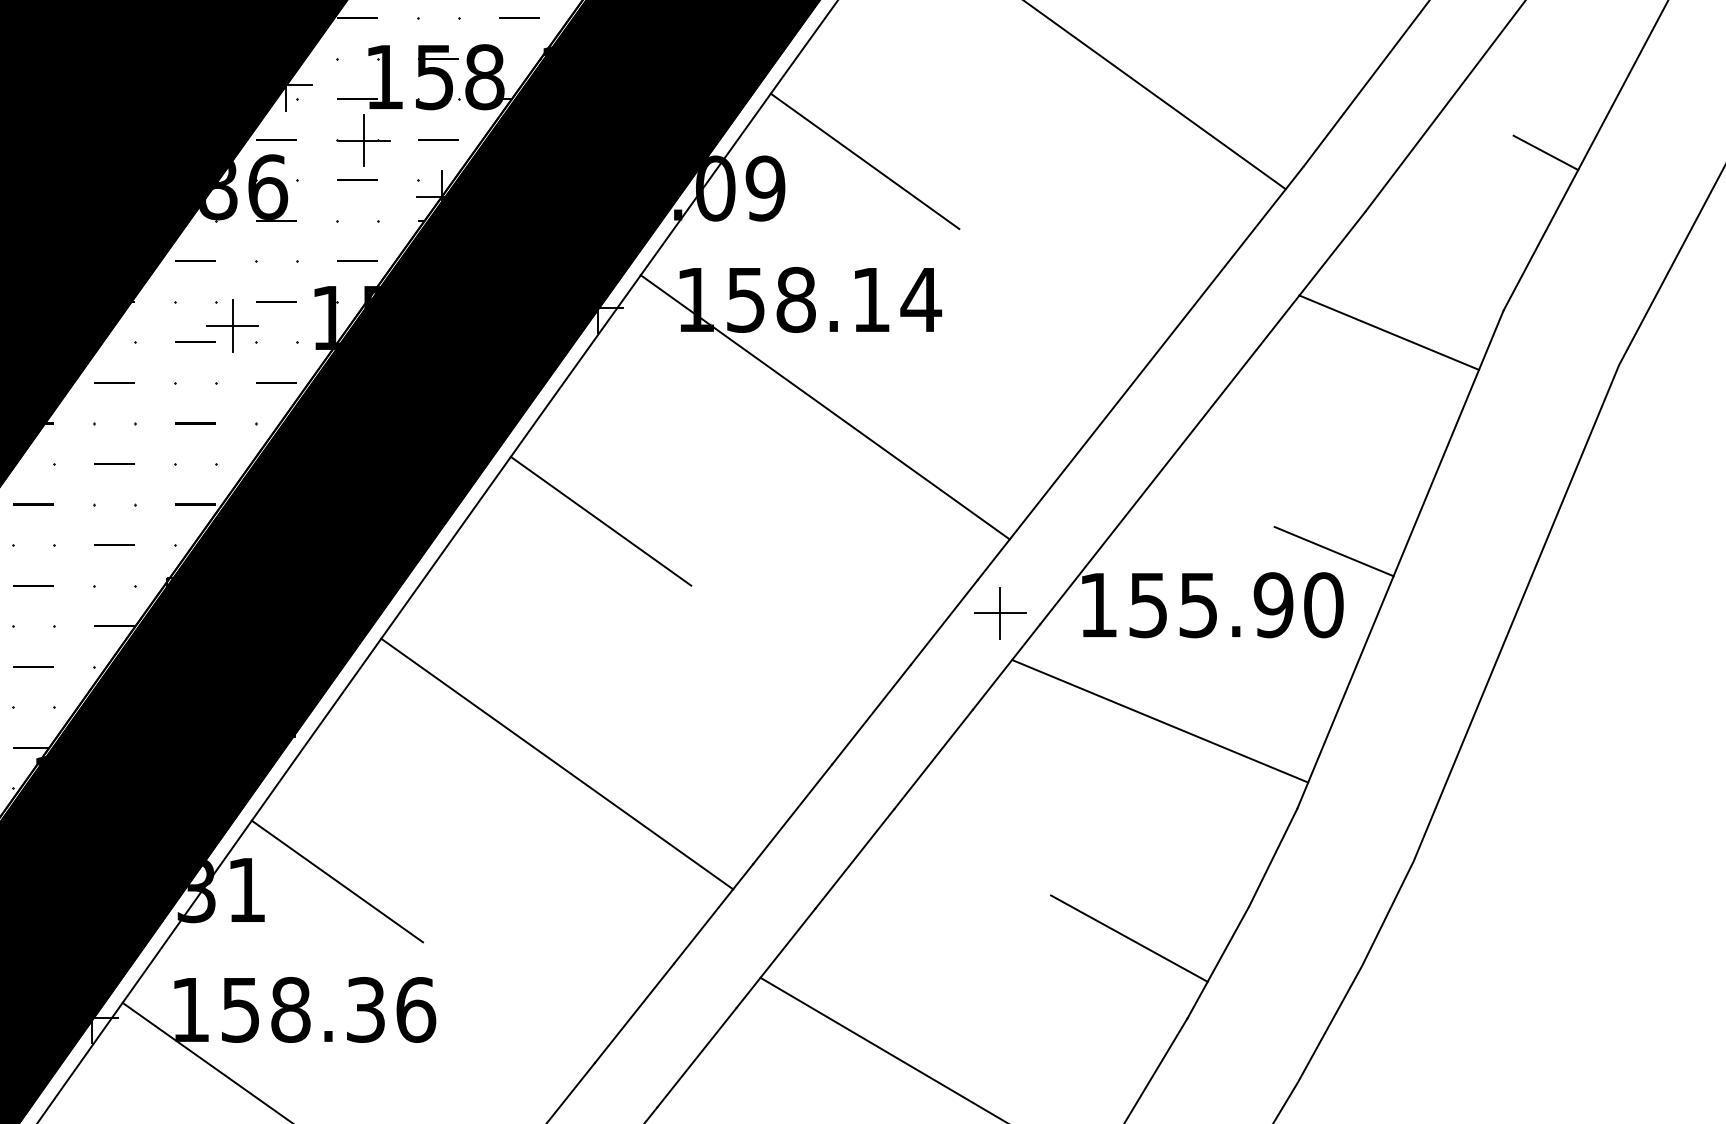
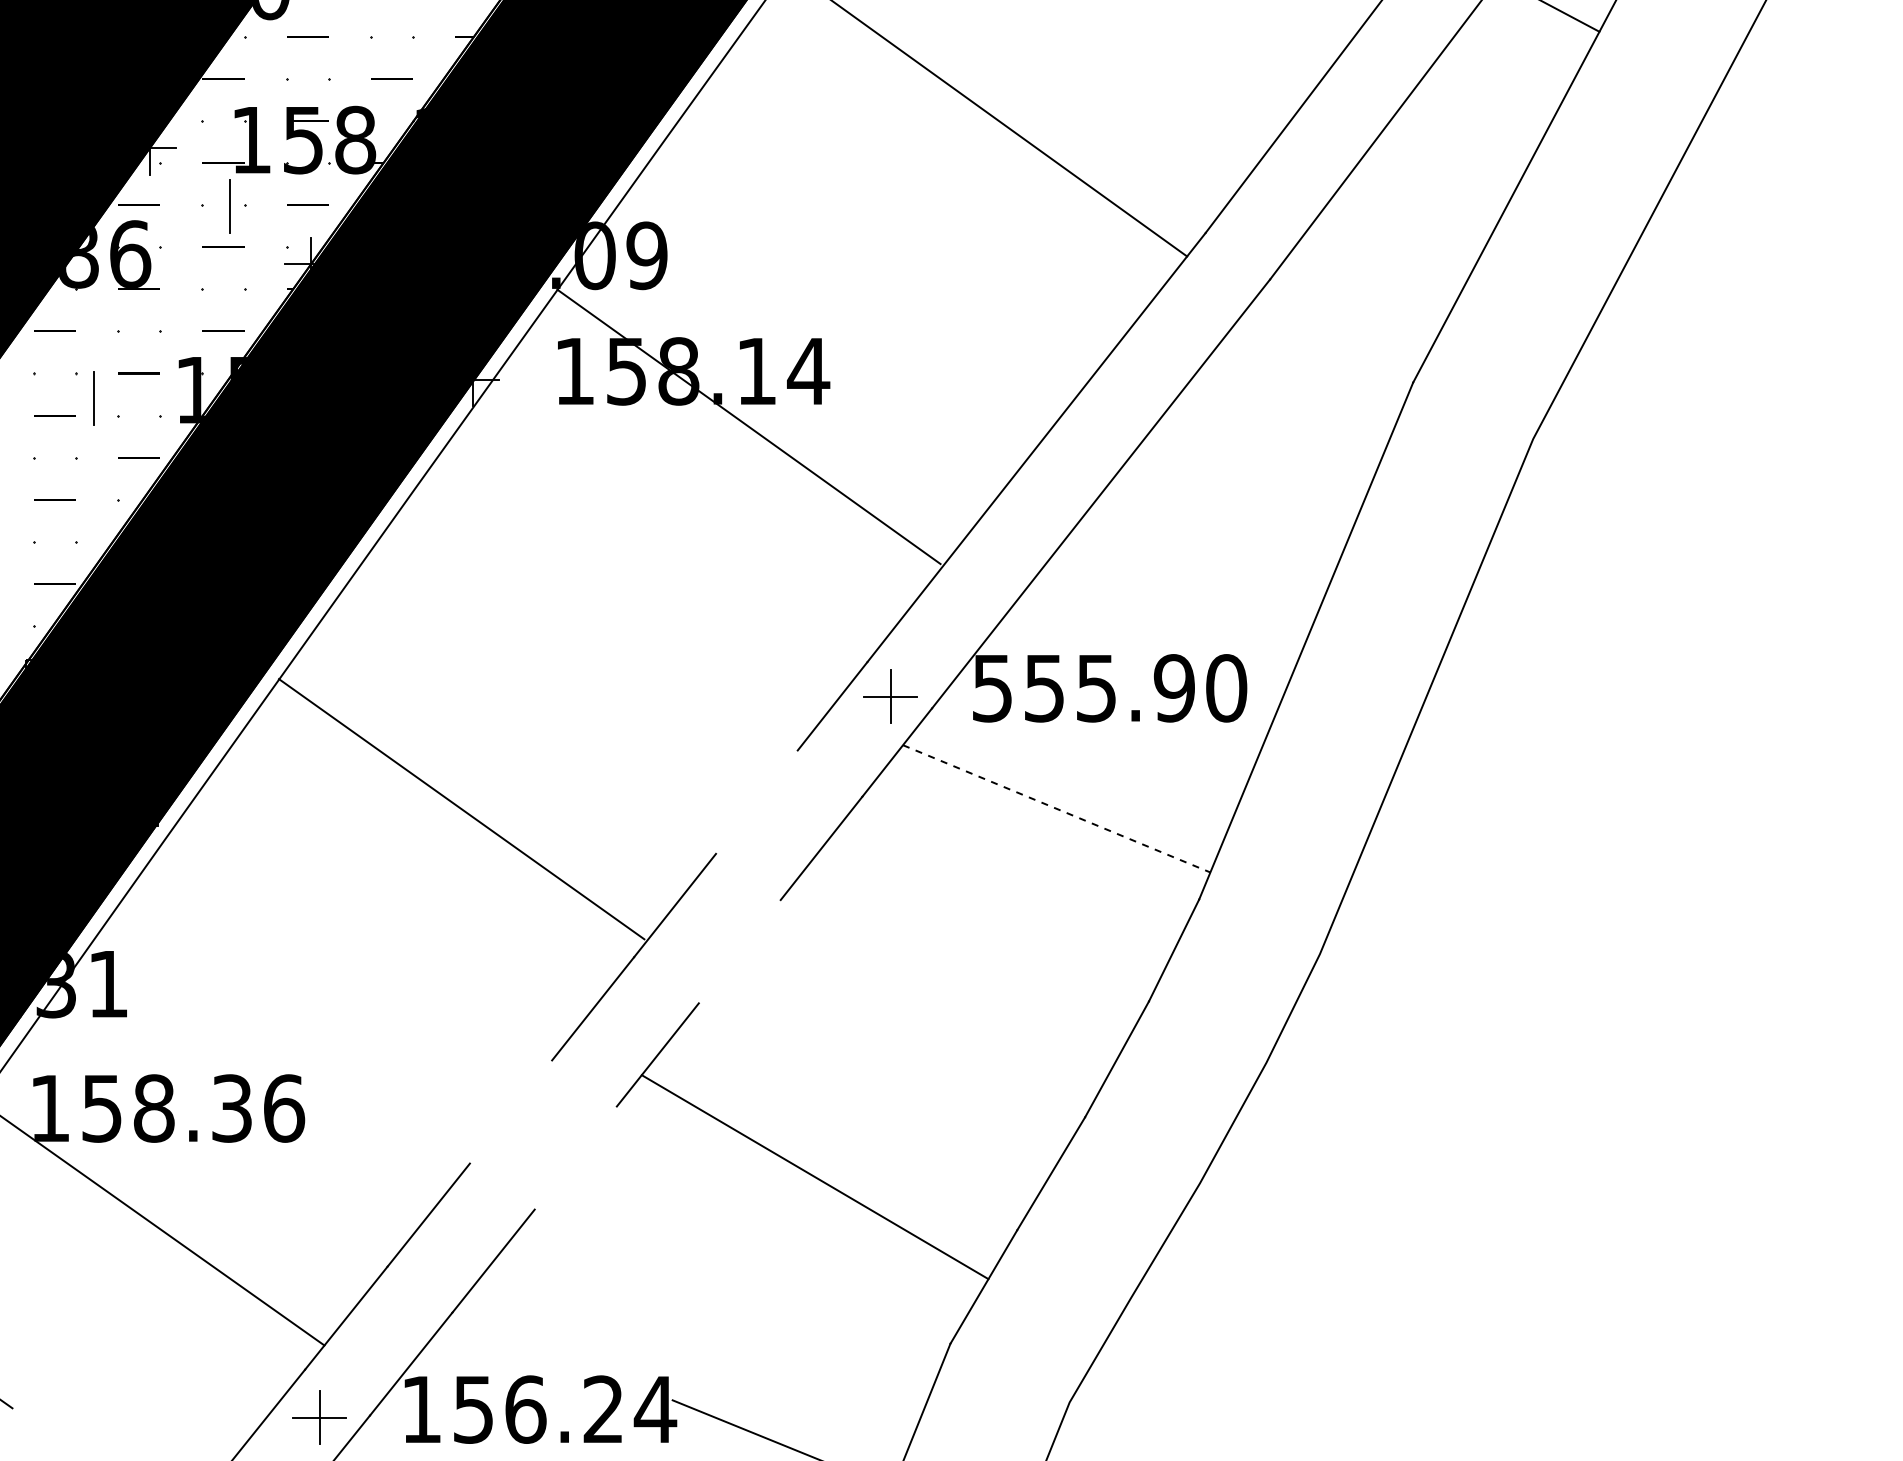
line: (363, 141) -> (229, 206), removed
line: (1545, 152) -> (1456, 218), removed
line: (865, 161) -> (750, 227), removed
line: (232, 326) -> (93, 398), removed
line: (1389, 332) -> (1294, 405), removed
line: (824, 406) -> (748, 426), moved
line: (600, 521) -> (475, 601), removed
line: (1334, 551) -> (1237, 632), removed
text: (1098, 605) -> (992, 688), 155.90 -> 555.90
line: (871, 714) -> (756, 801), removed
line: (1160, 721) -> (1057, 809), solid -> dashed
line: (557, 764) -> (461, 809), moved
line: (854, 858) -> (739, 951), removed
line: (337, 881) -> (202, 975), removed
line: (1129, 938) -> (1024, 1034), removed
line: (634, 1012) -> (510, 1111), removed
line: (696, 1057) -> (575, 1157), removed

